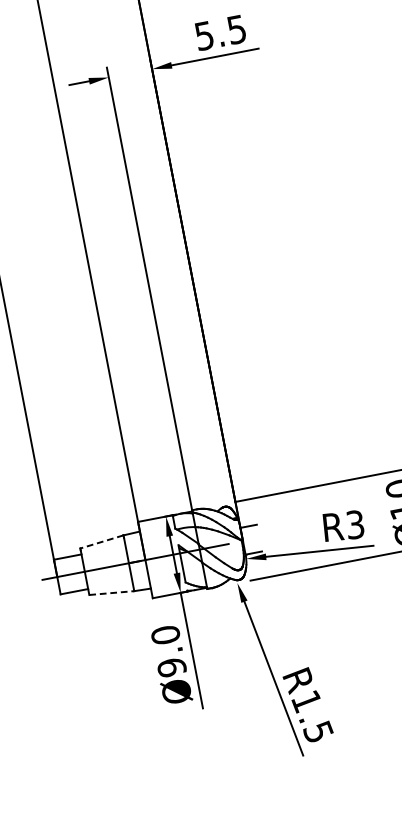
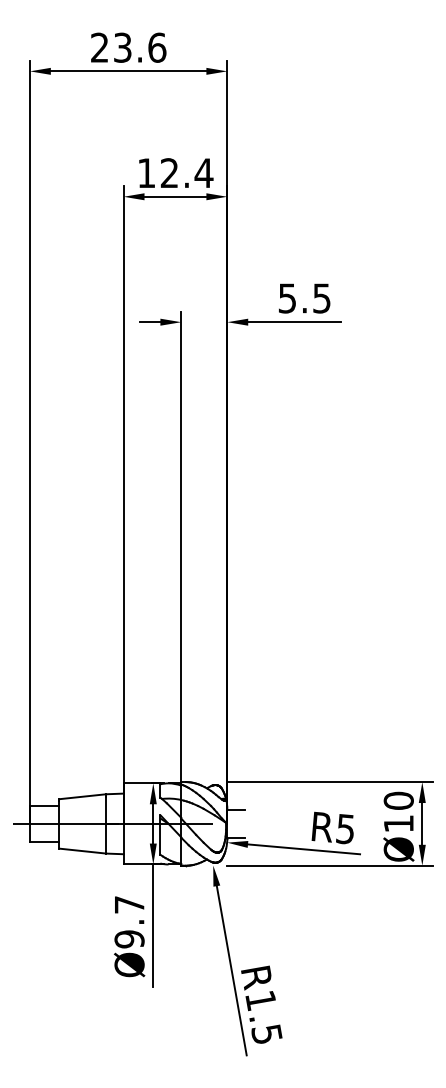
text: (355, 524) -> (345, 828), R3 -> R5
line: (101, 541) -> (82, 796), dashed -> solid
line: (111, 593) -> (82, 851), dashed -> solid
text: (165, 634) -> (129, 904), Ø9.0 -> Ø9.7

